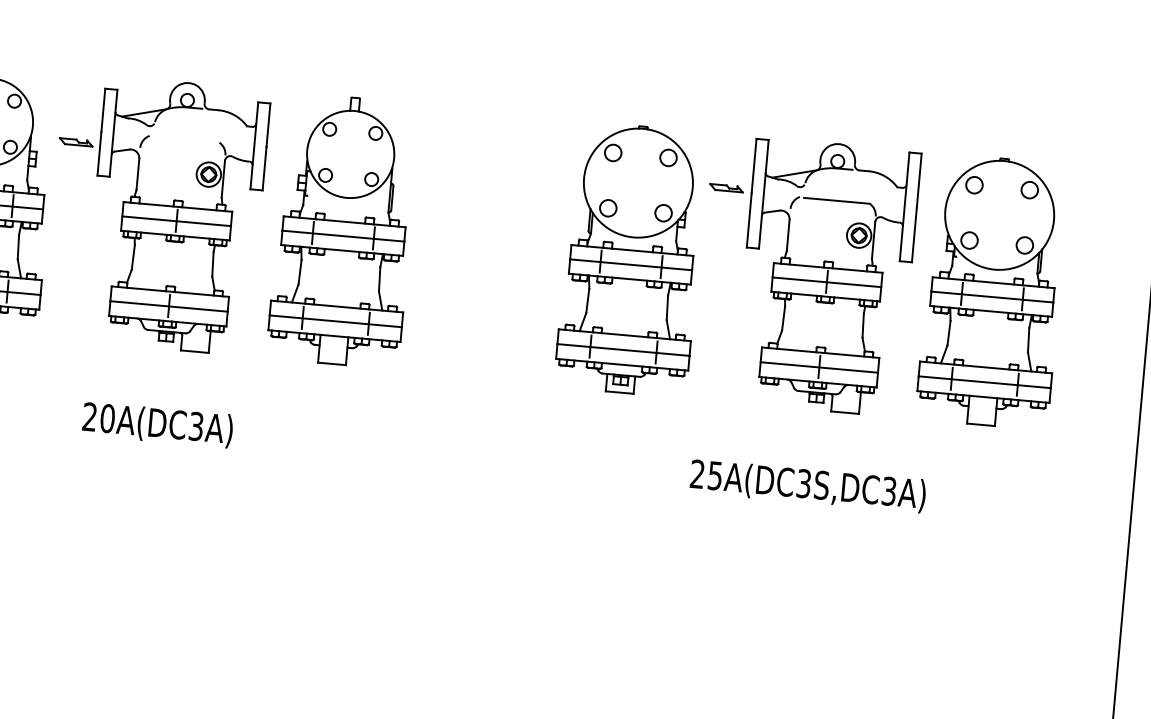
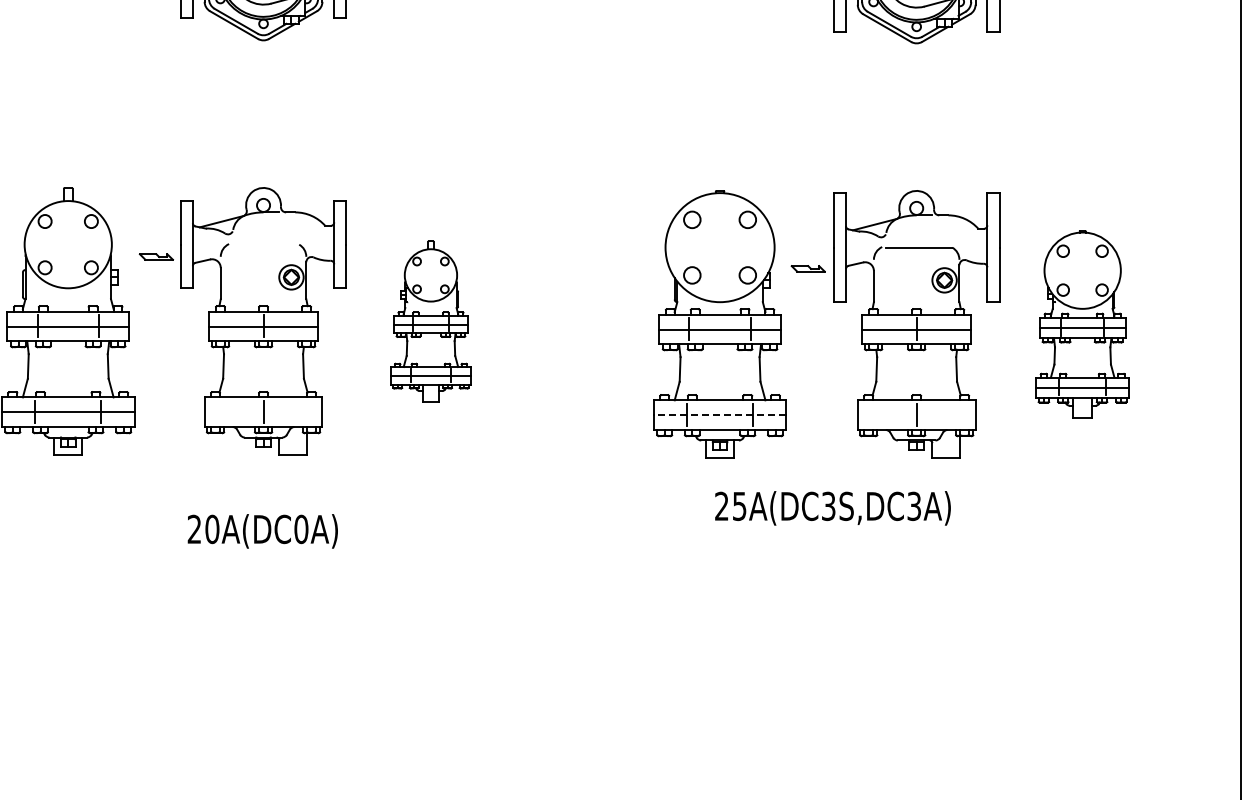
part: (725, 187) -> (807, 268), moved
part: (343, 230) -> (430, 321), size x0.6
part: (992, 291) -> (1082, 324), size x0.7
line: (168, 306) -> (263, 412), removed
line: (622, 350) -> (719, 415), solid -> dashed
line: (819, 367) -> (916, 415), removed
text: (196, 426) -> (301, 529), 20A(DC3A) -> 20A(DC0A)
text: (807, 486) -> (832, 508), moved

